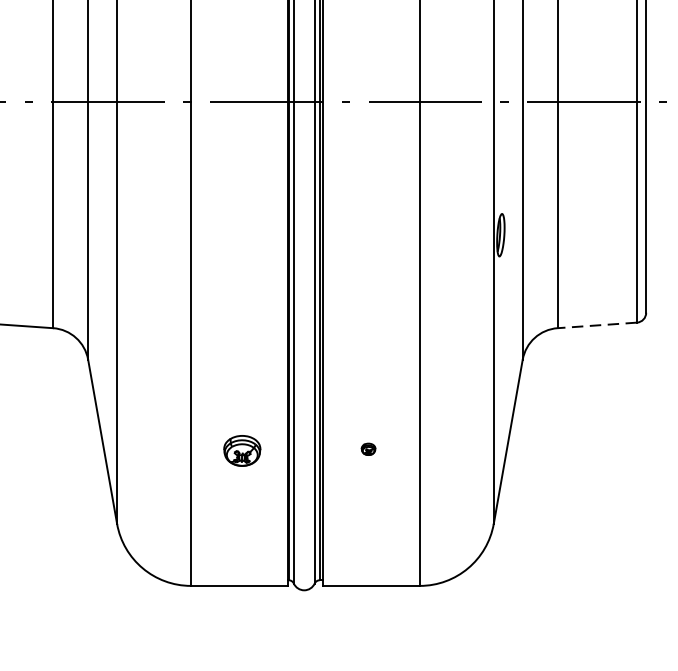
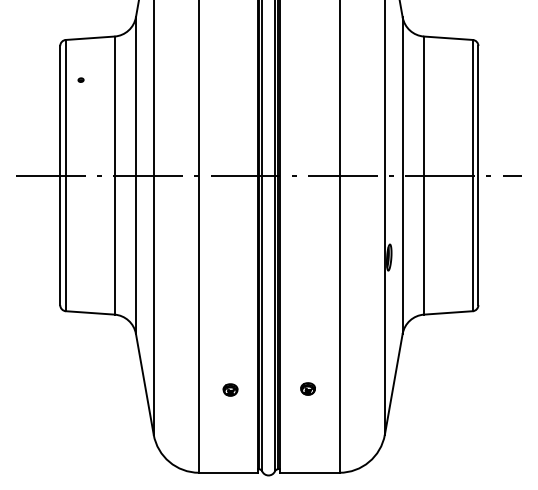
line: (595, 324) -> (447, 312), dashed -> solid
part: (367, 448) -> (307, 388), size x1.67
part: (242, 450) -> (230, 389), size x0.62

